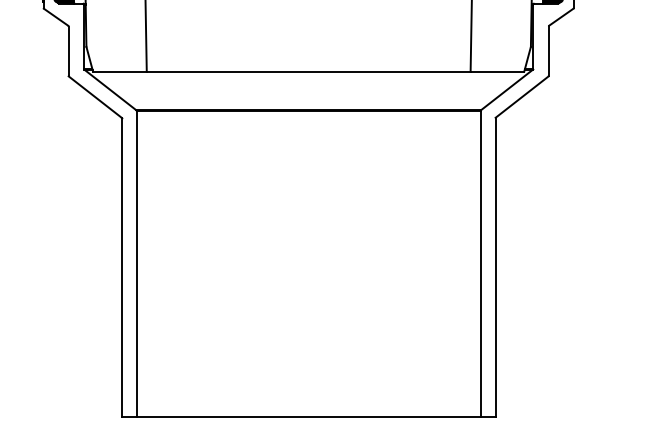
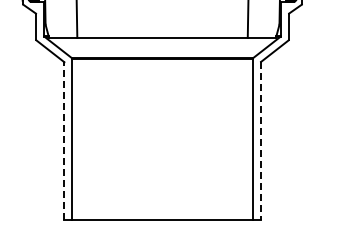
line: (122, 268) -> (64, 141), solid -> dashed
line: (494, 268) -> (260, 141), solid -> dashed

